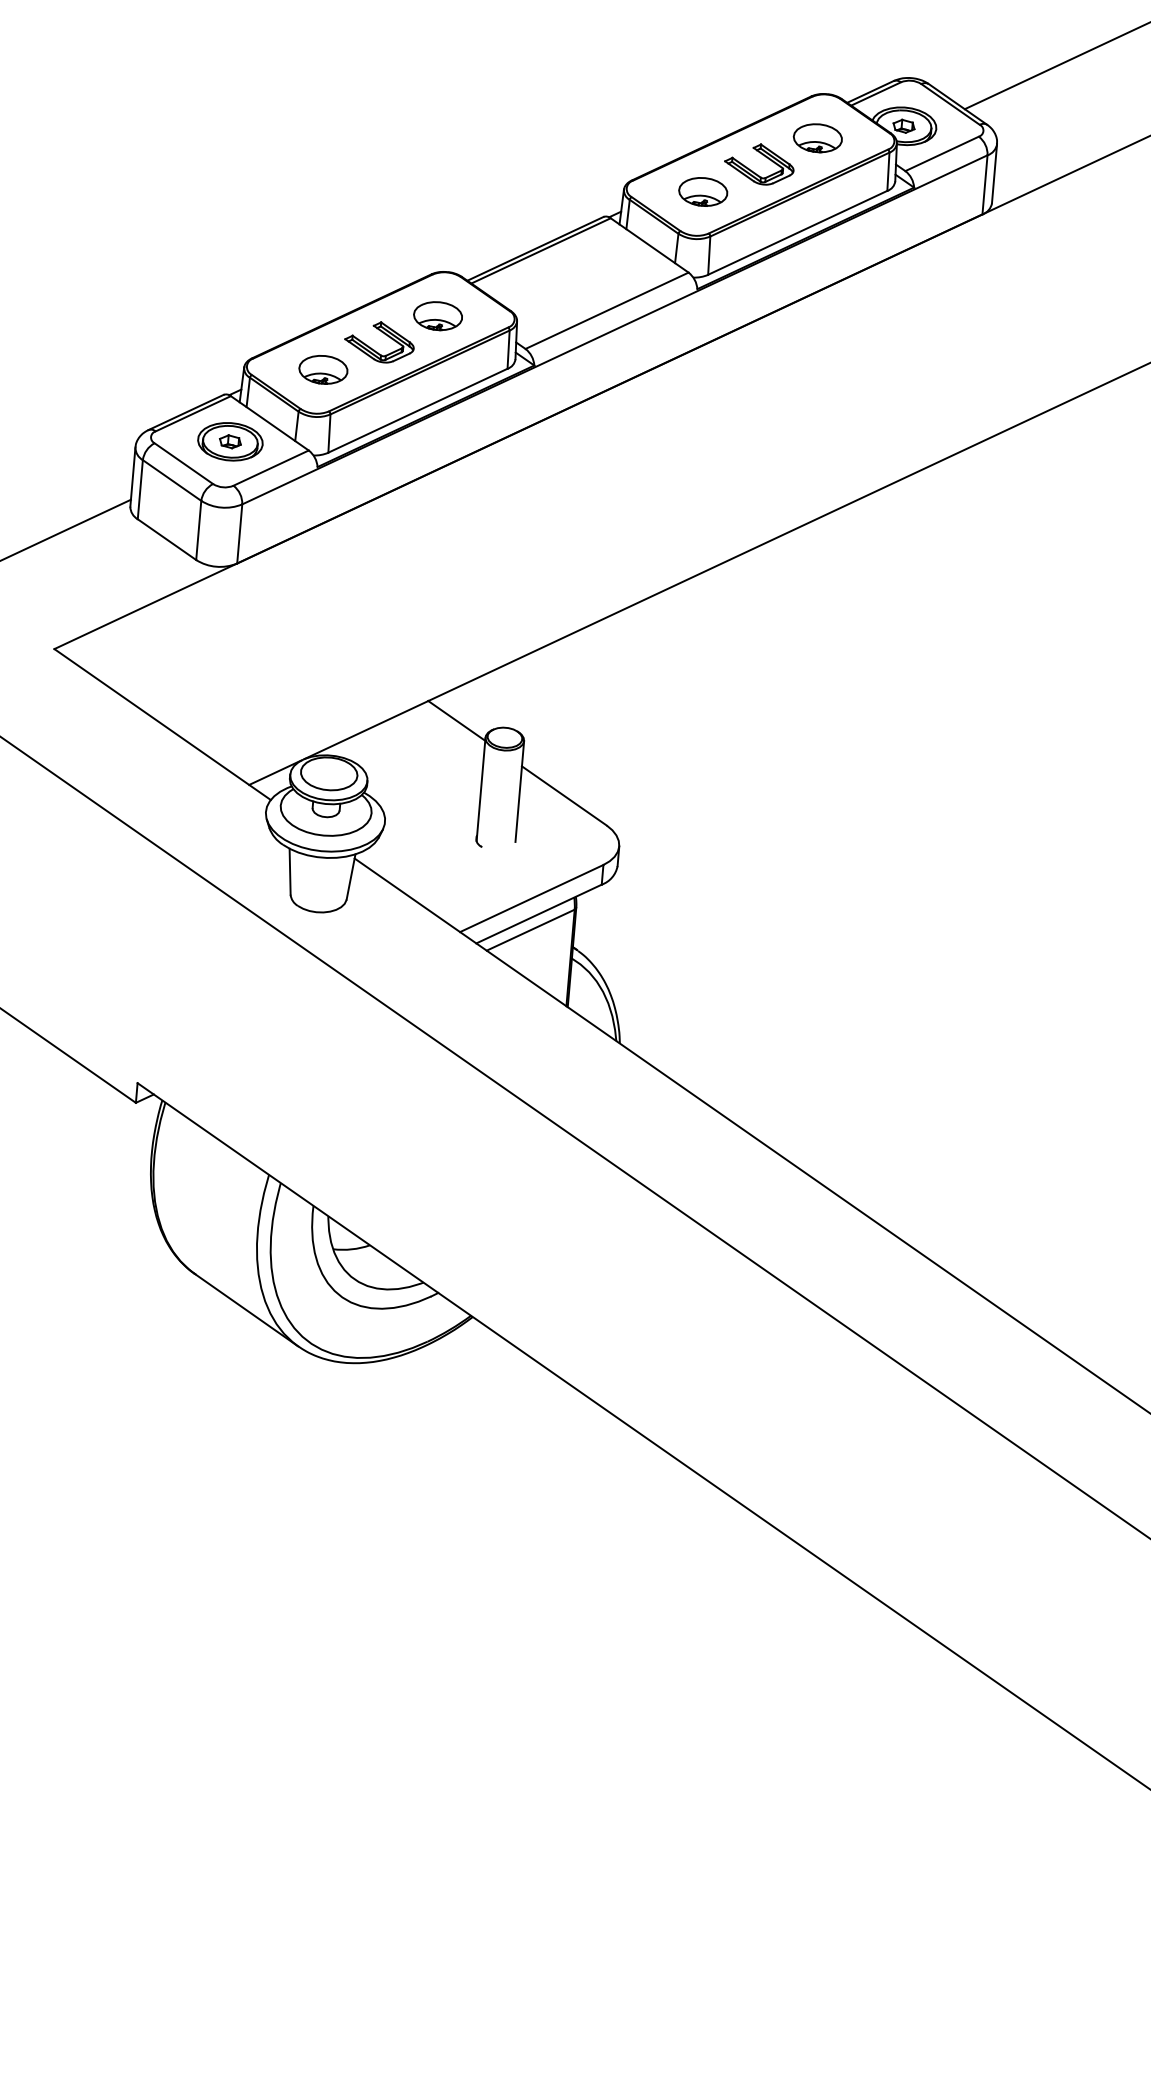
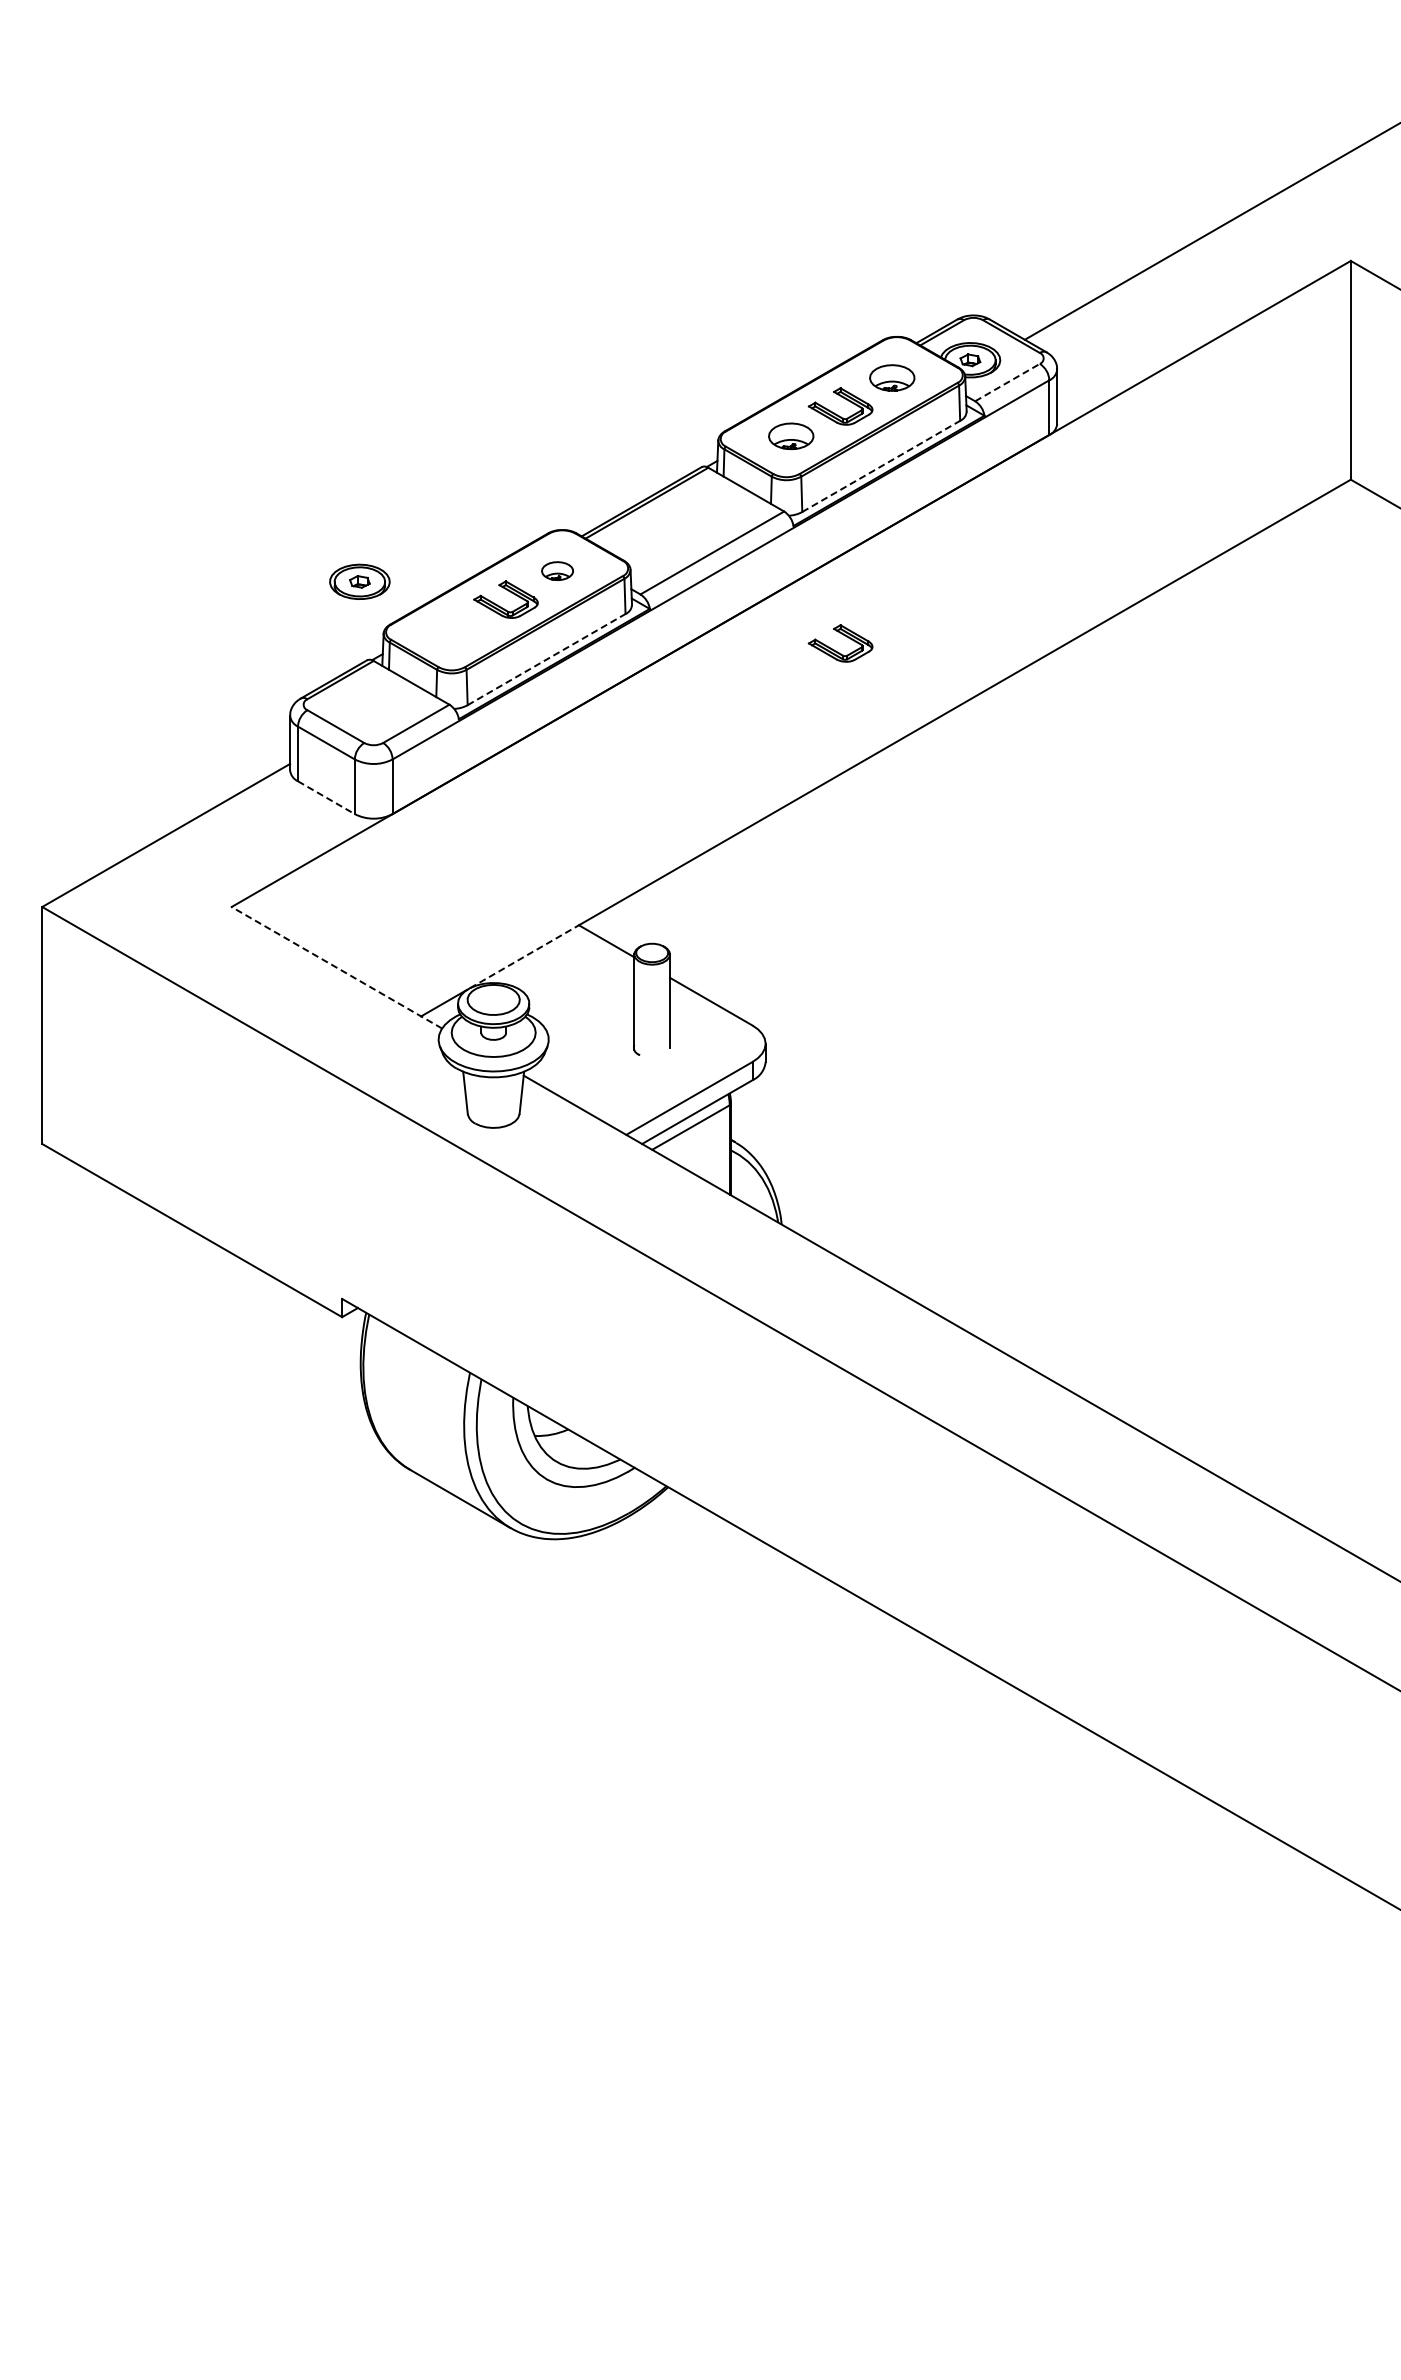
line: (942, 153) -> (1007, 382), solid -> dashed
line: (798, 232) -> (881, 466), solid -> dashed
part: (438, 315) -> (557, 570), size x0.7
part: (323, 369) -> (456, 629), removed
line: (418, 410) -> (547, 659), solid -> dashed
part: (732, 427) -> (836, 650), added
part: (230, 441) -> (359, 581), moved
line: (167, 539) -> (326, 797), solid -> dashed
line: (162, 724) -> (336, 967), solid -> dashed
line: (366, 729) -> (524, 956), solid -> dashed

